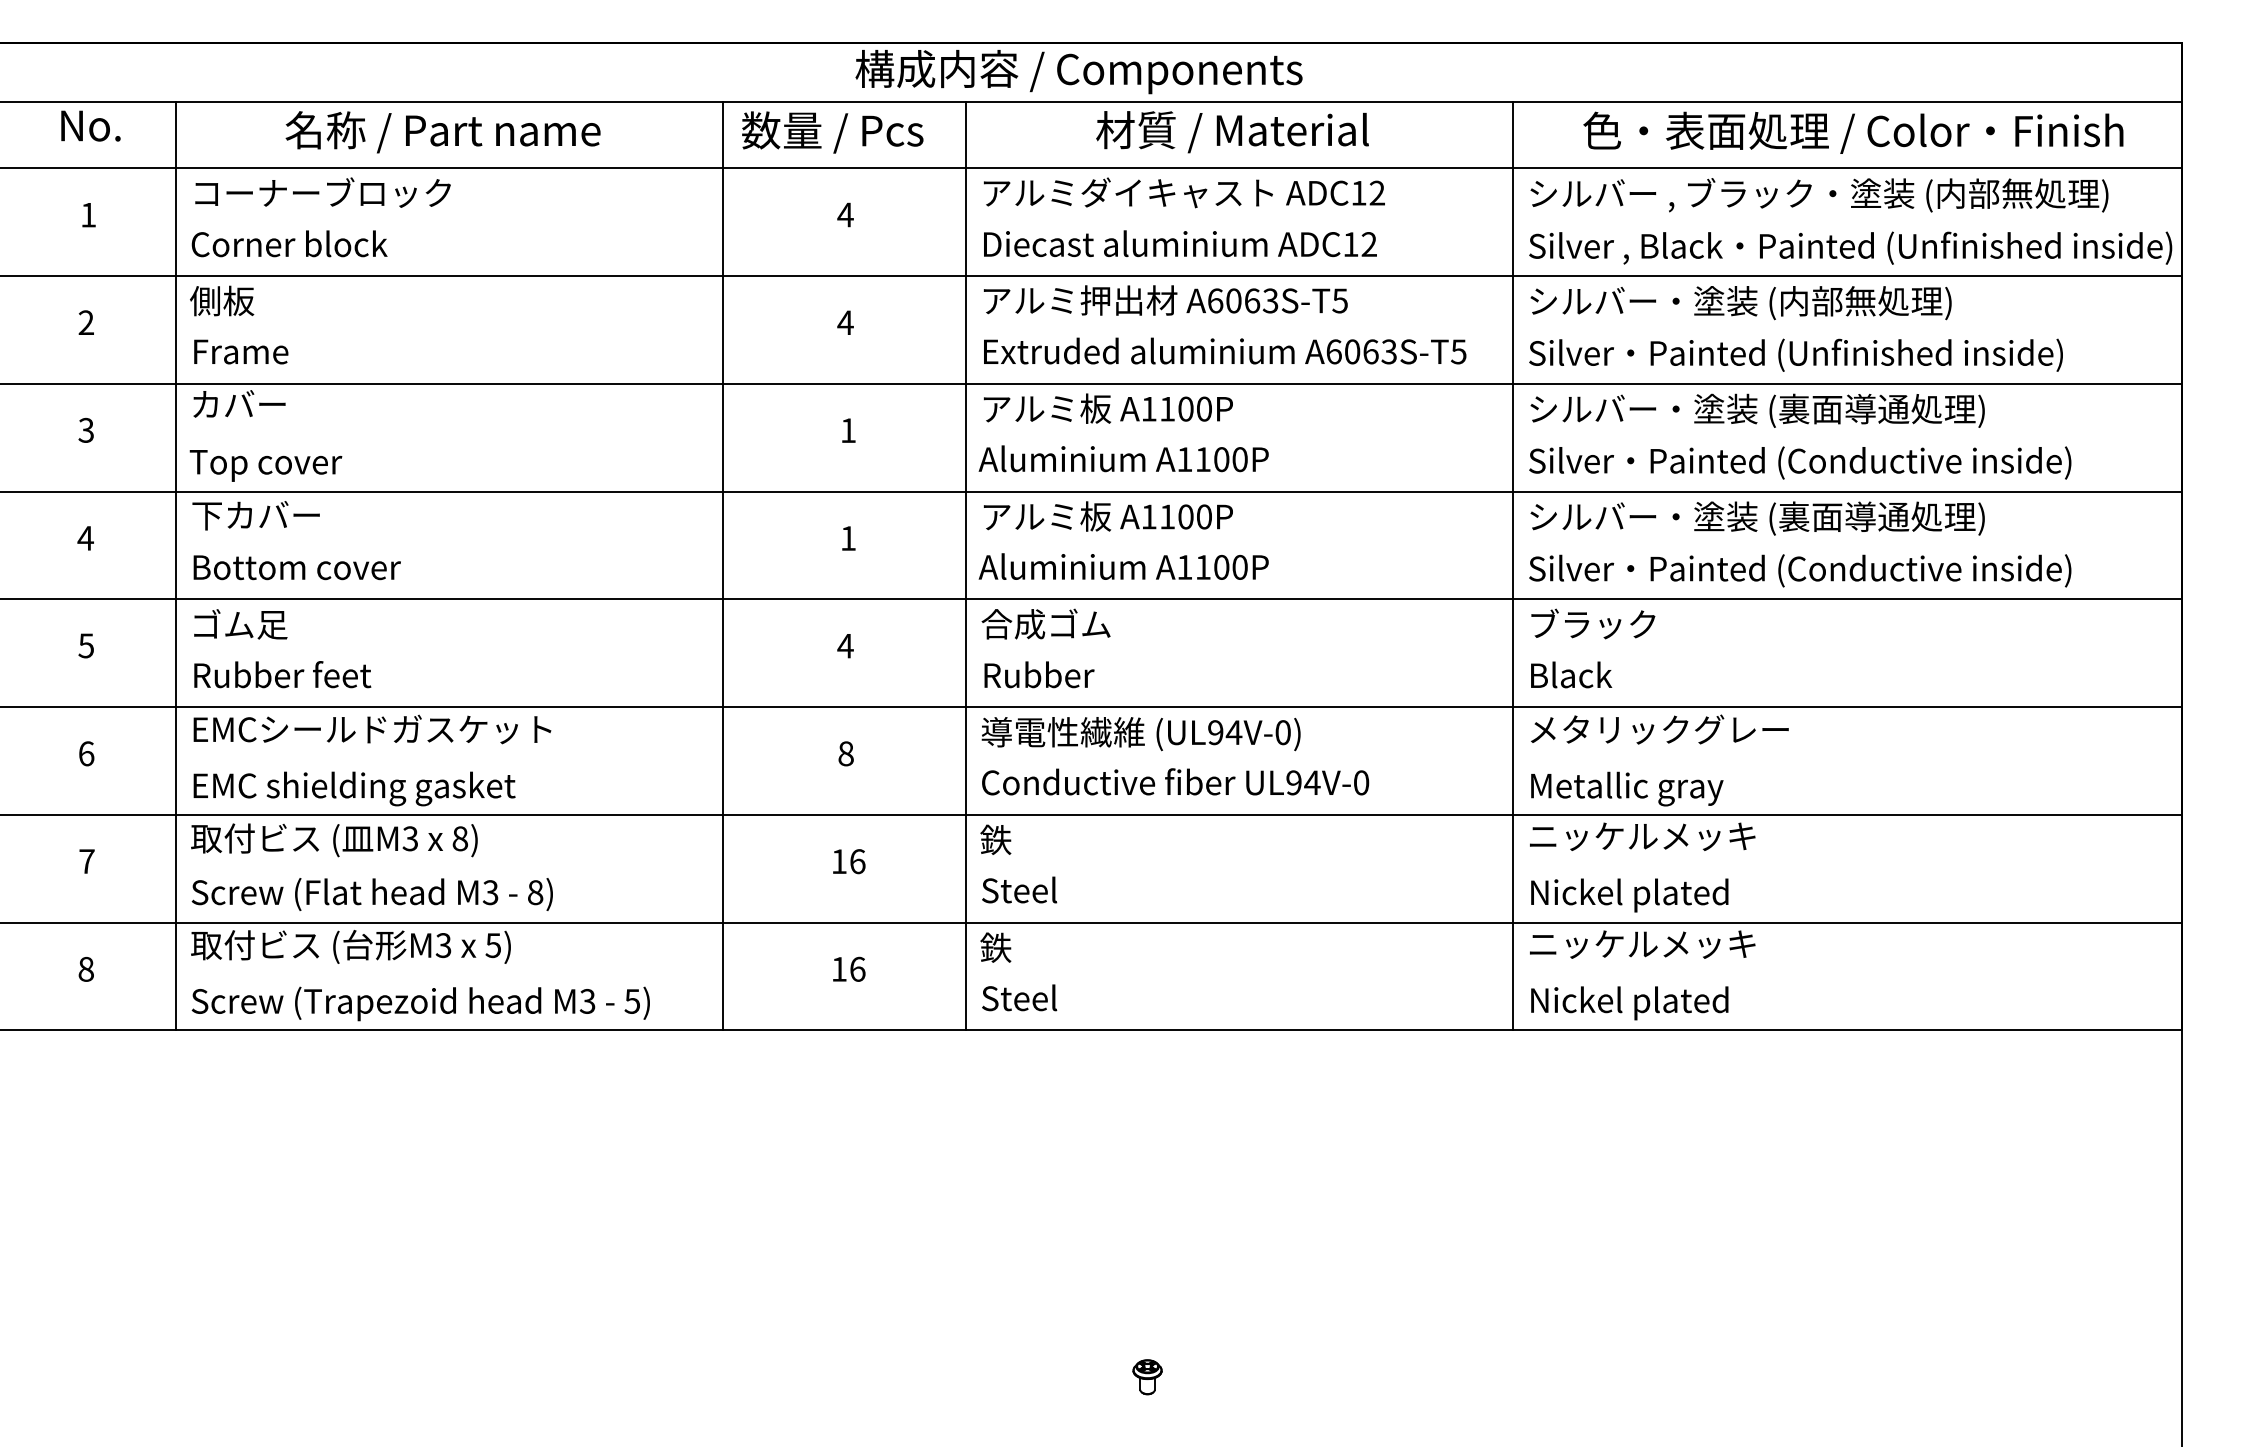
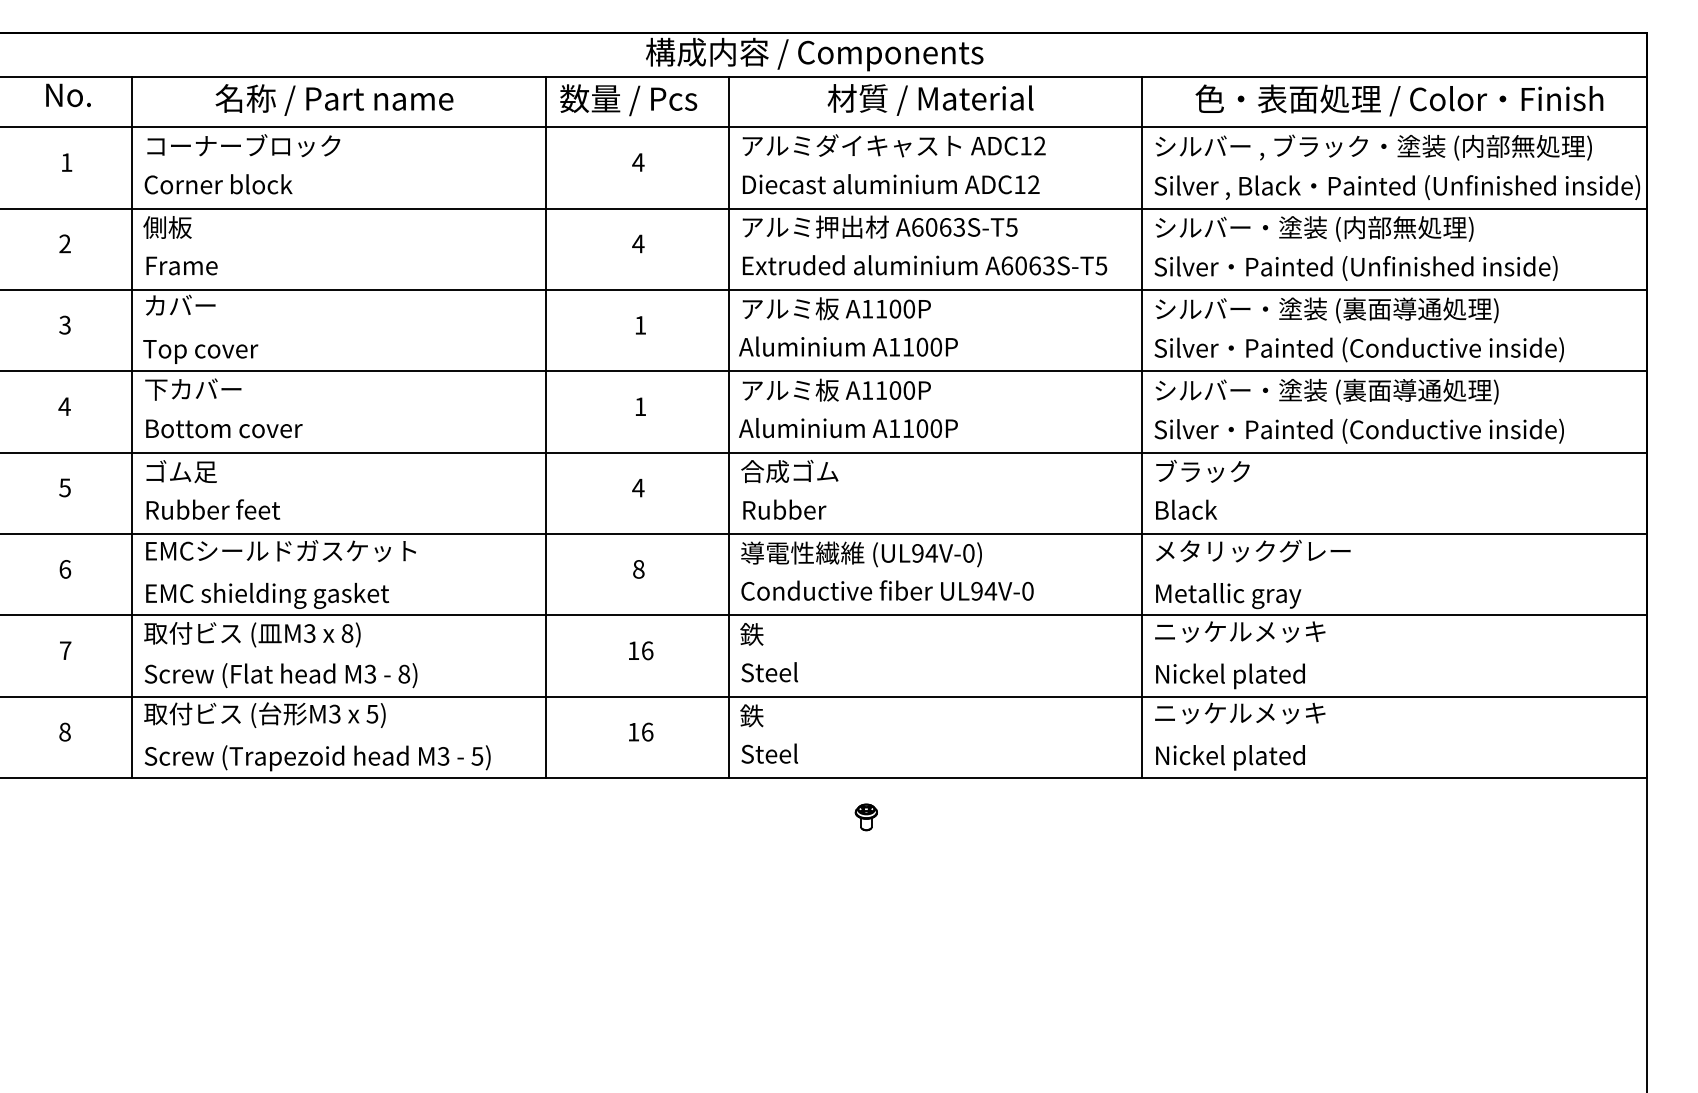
part: (1147, 1377) -> (866, 817), moved

